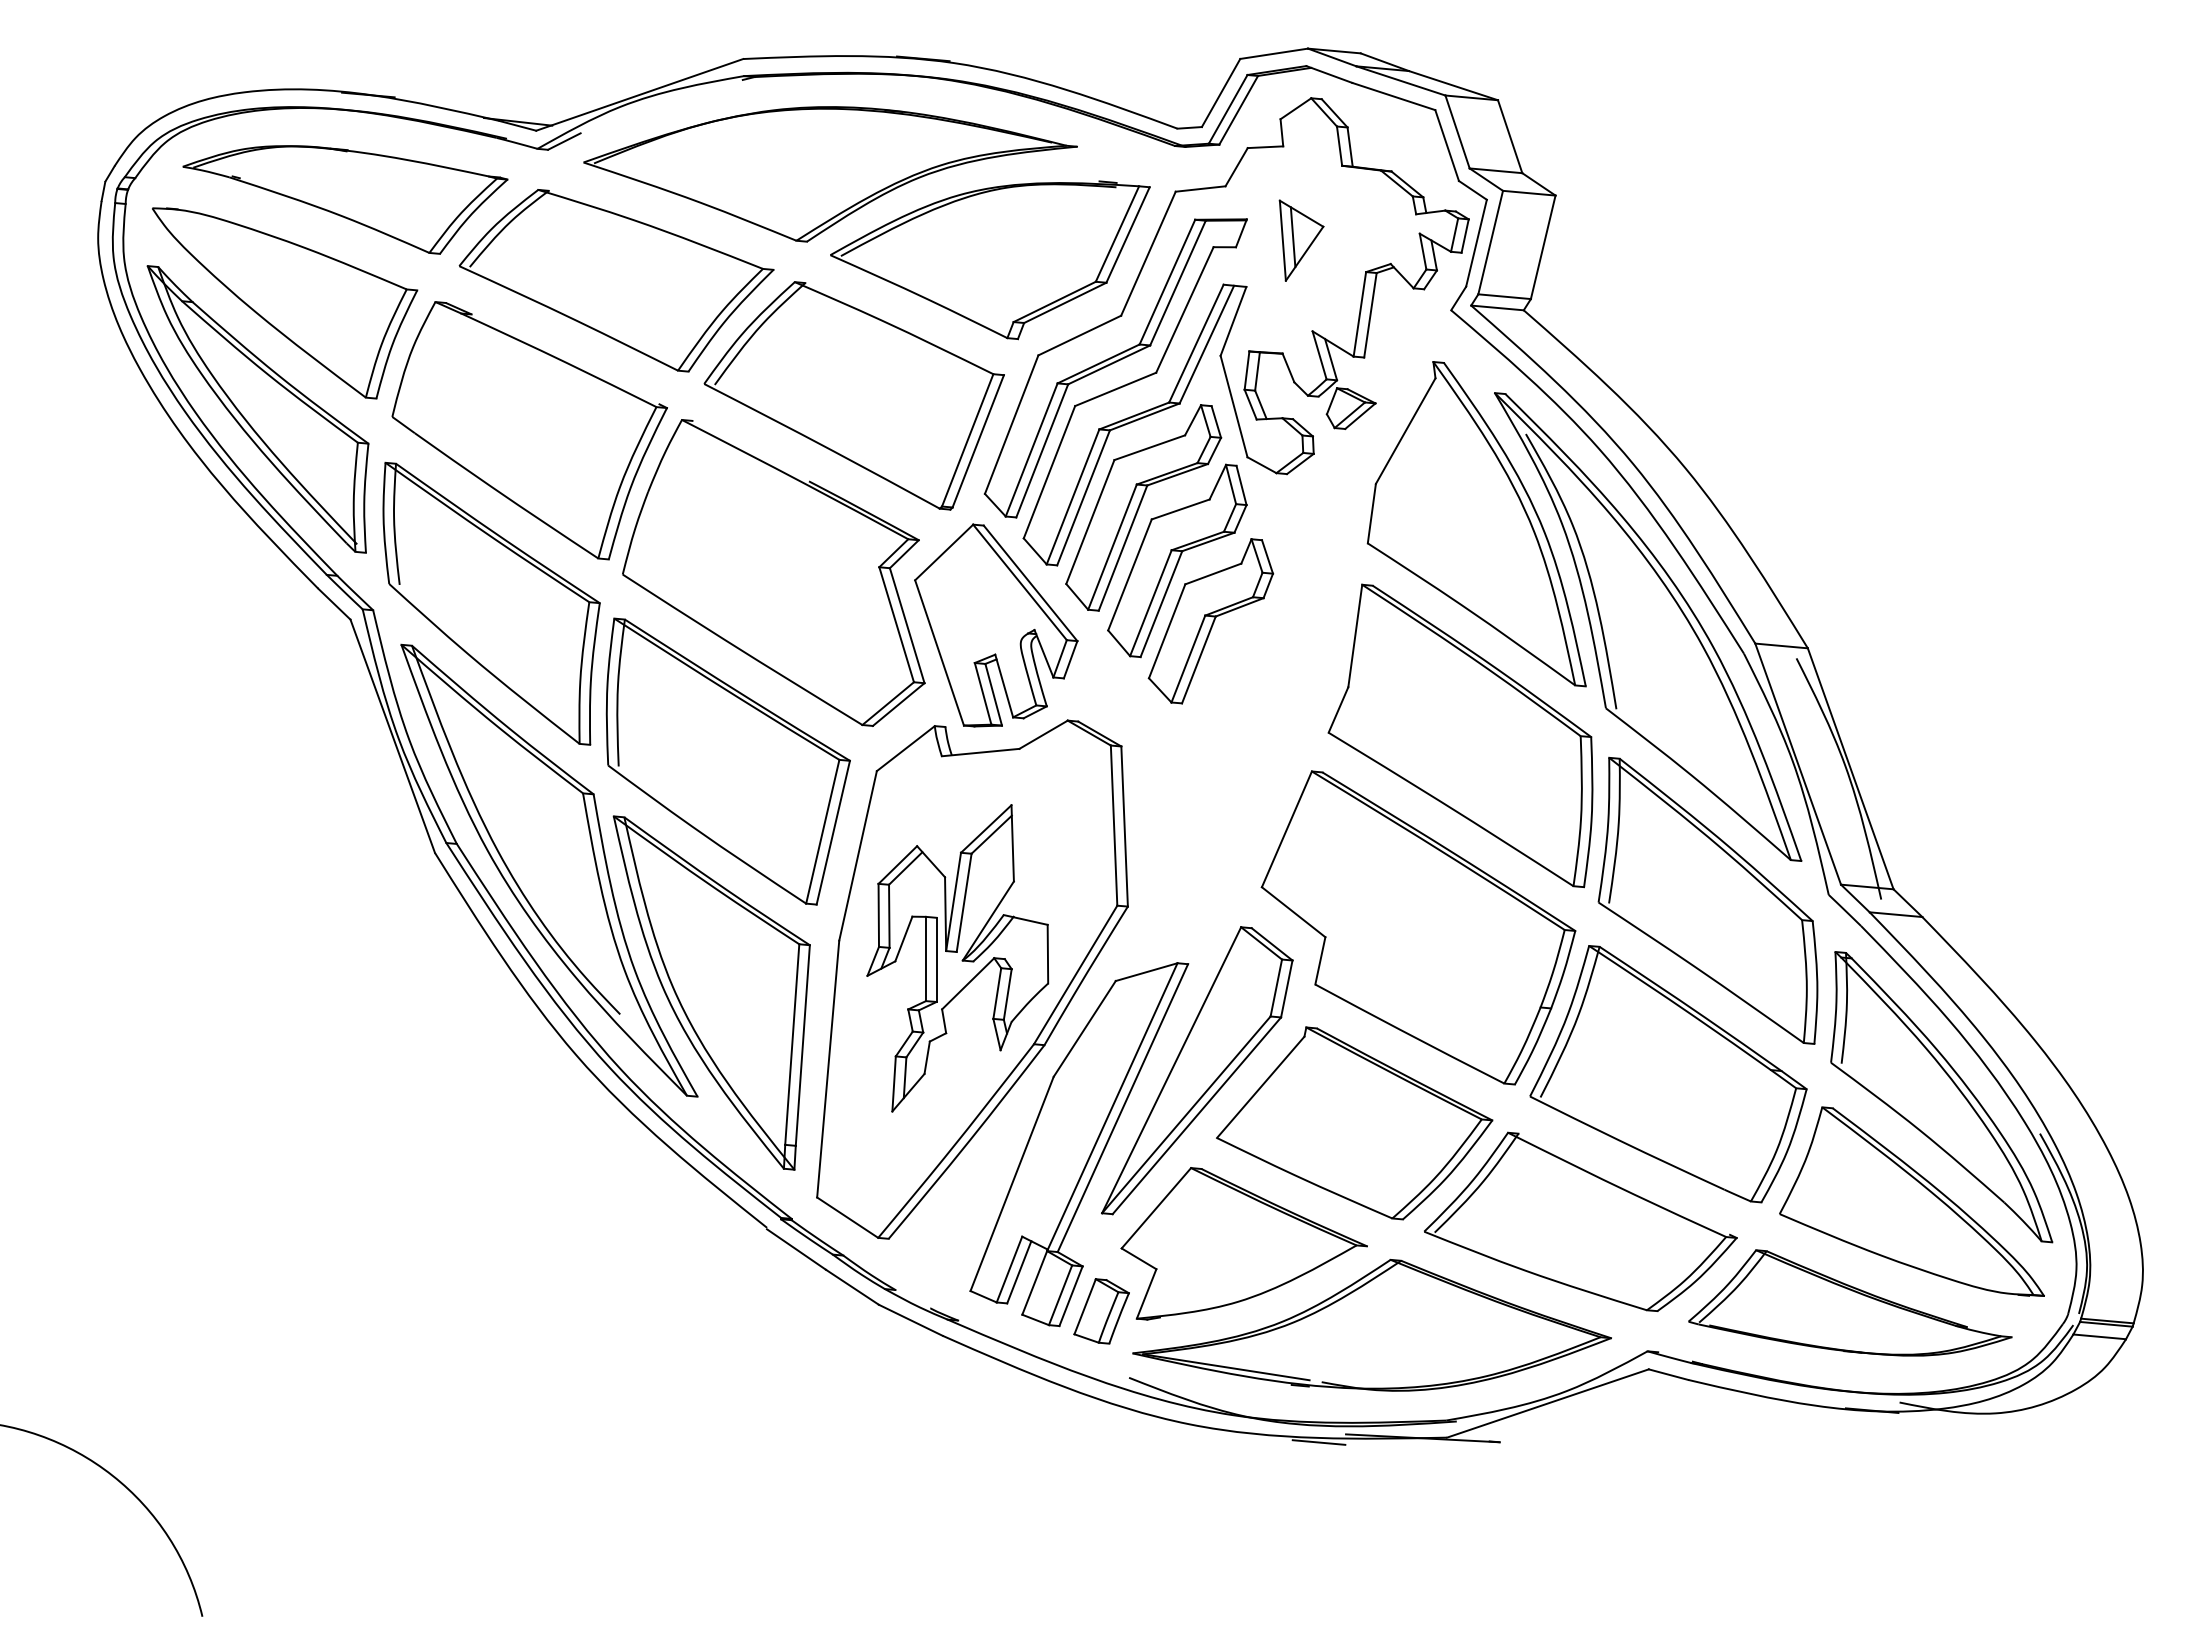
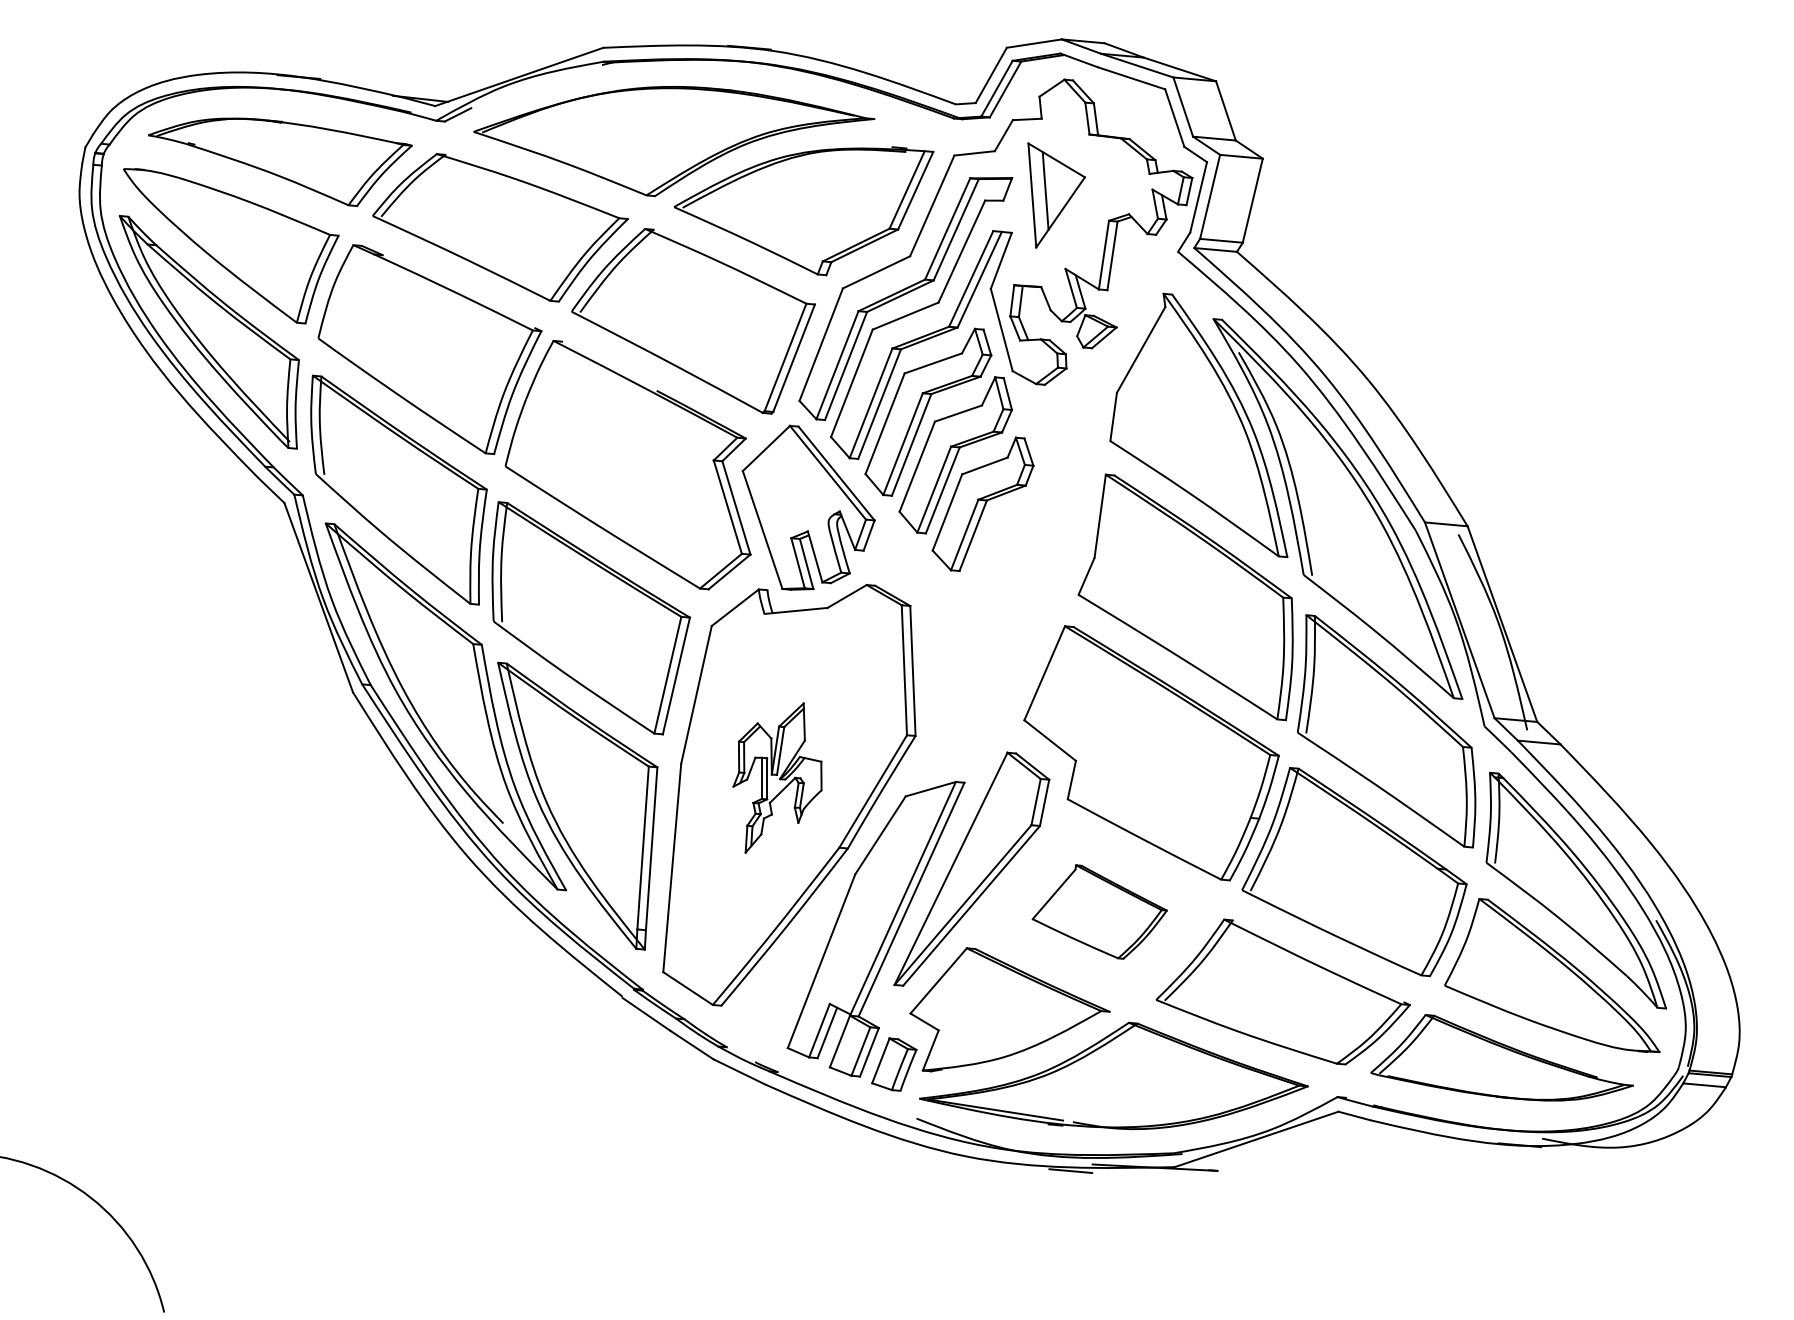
part: (1301, 240) -> (1056, 195), size x1.6
part: (957, 958) -> (777, 778), size x0.6
part: (1354, 1123) -> (1099, 912), size x0.6

